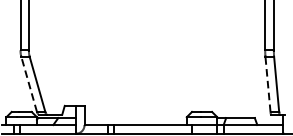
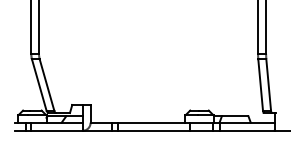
line: (29, 83) -> (39, 84), dashed -> solid
line: (267, 83) -> (260, 84), dashed -> solid

